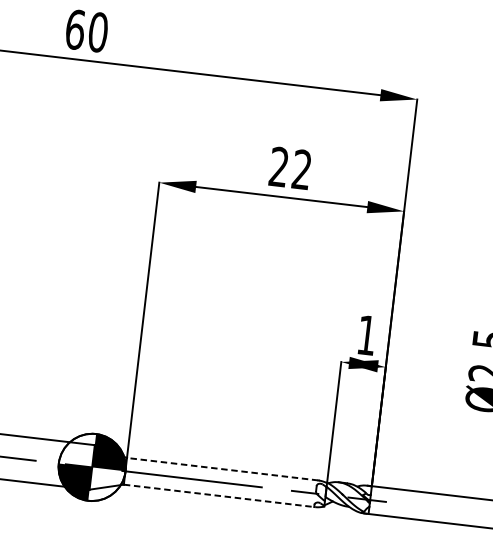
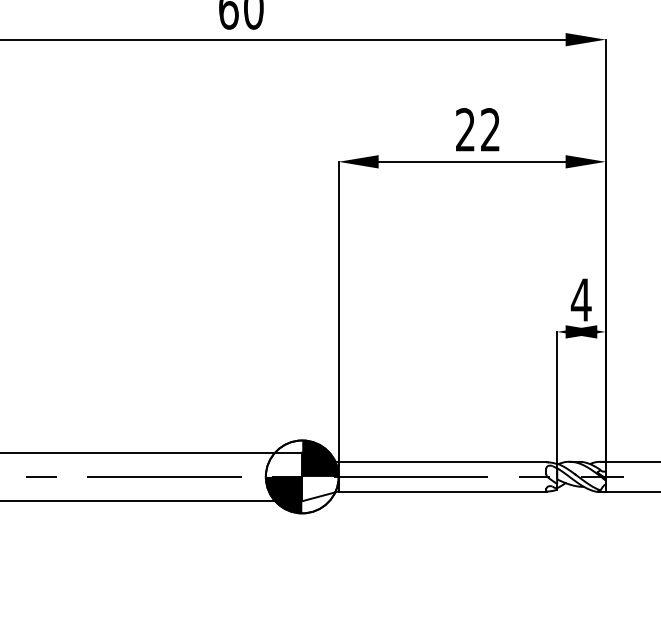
text: (366, 334) -> (580, 299), 1 -> 4
line: (222, 469) -> (442, 462), dashed -> solid
line: (220, 495) -> (443, 491), dashed -> solid

